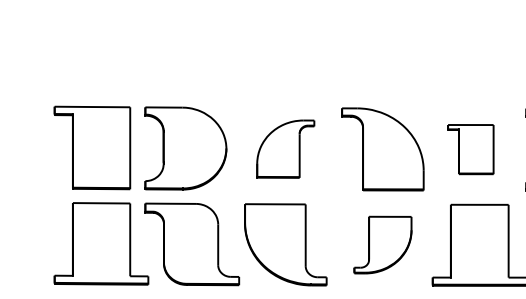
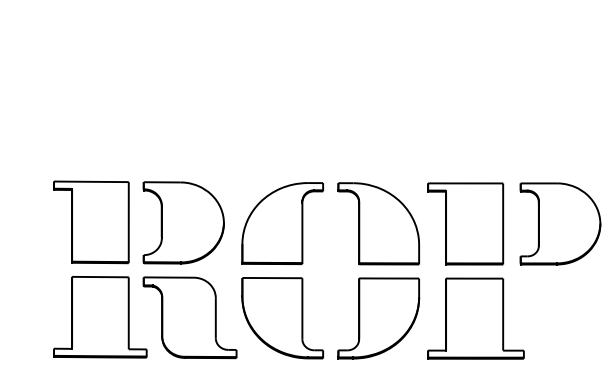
part: (285, 149) -> (282, 223), size x1.43
part: (470, 149) -> (465, 223), size x1.67
part: (382, 245) -> (378, 318), size x1.43

